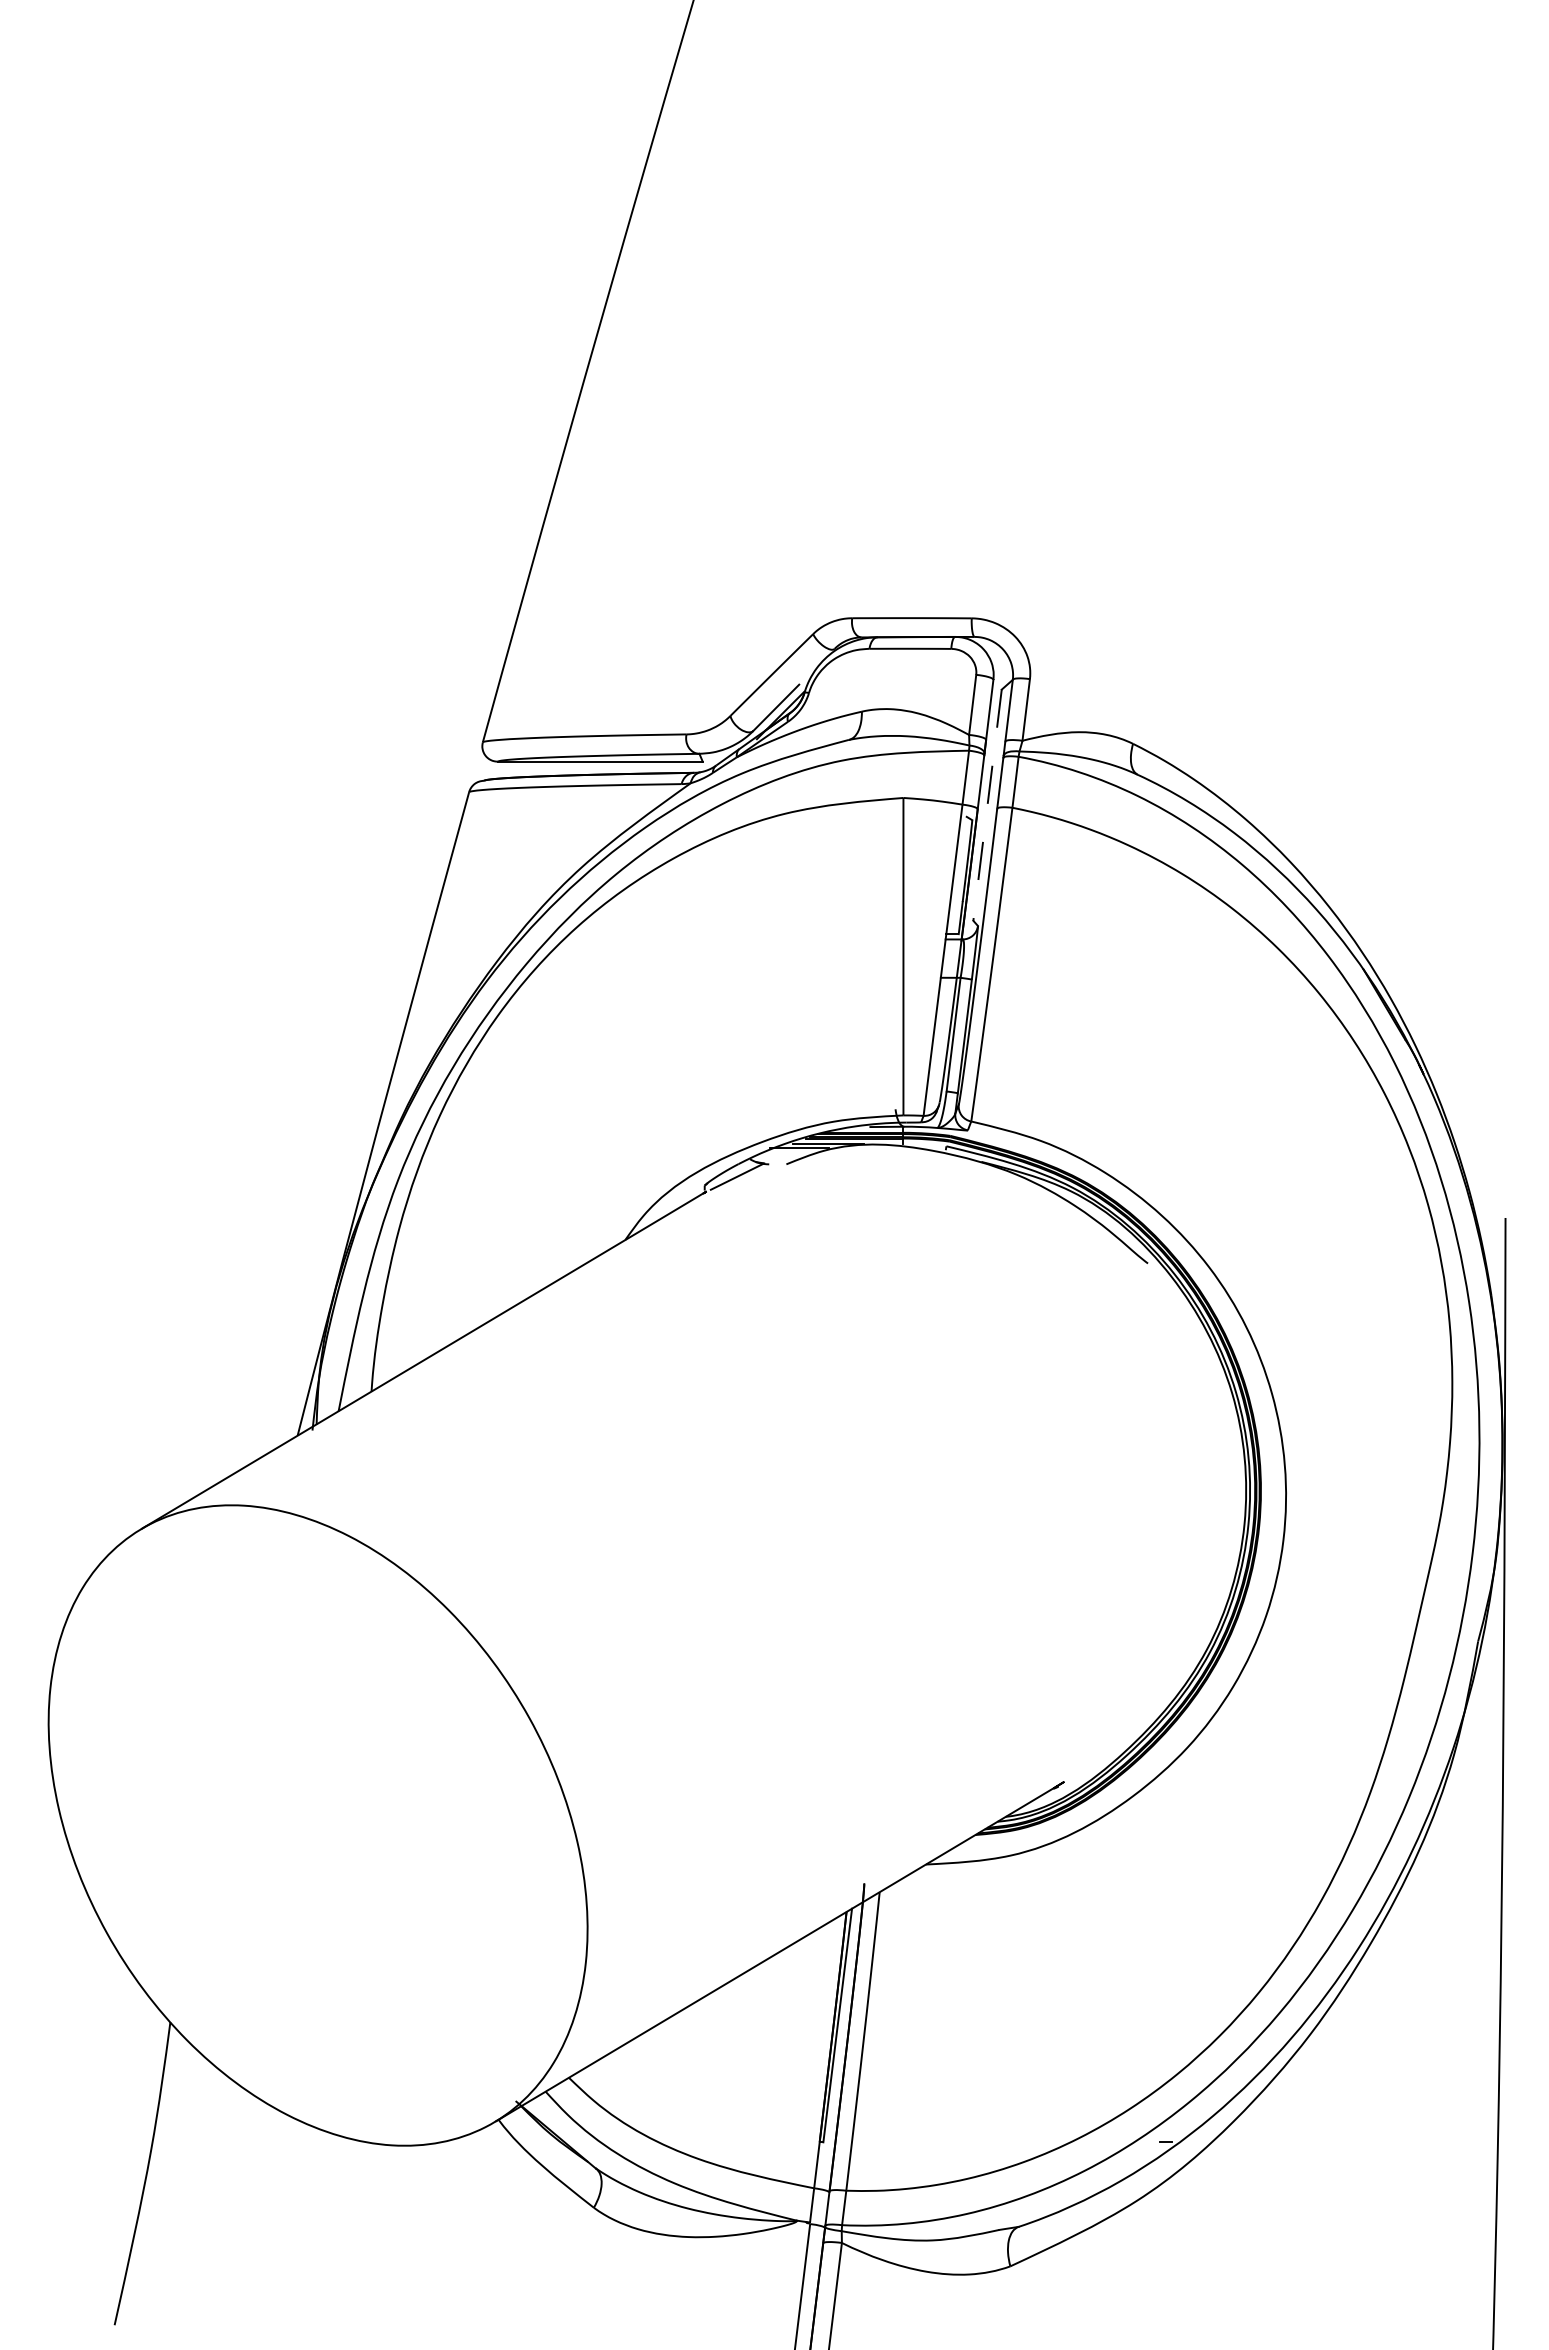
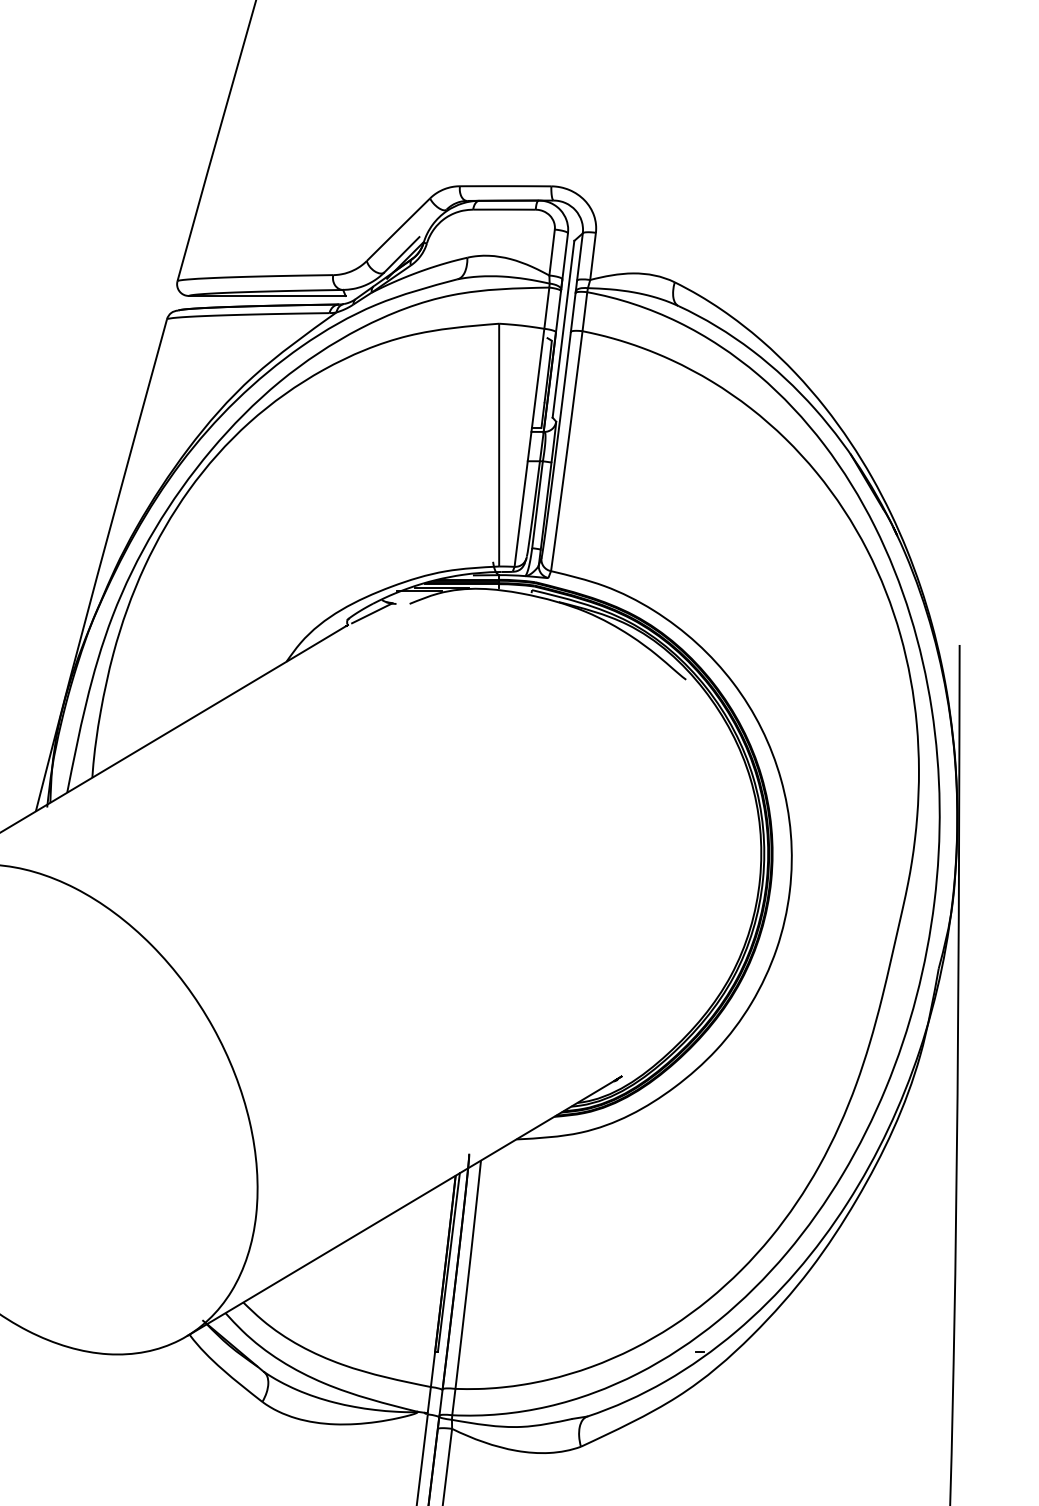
line: (987, 805) -> (563, 329), dashed -> solid

